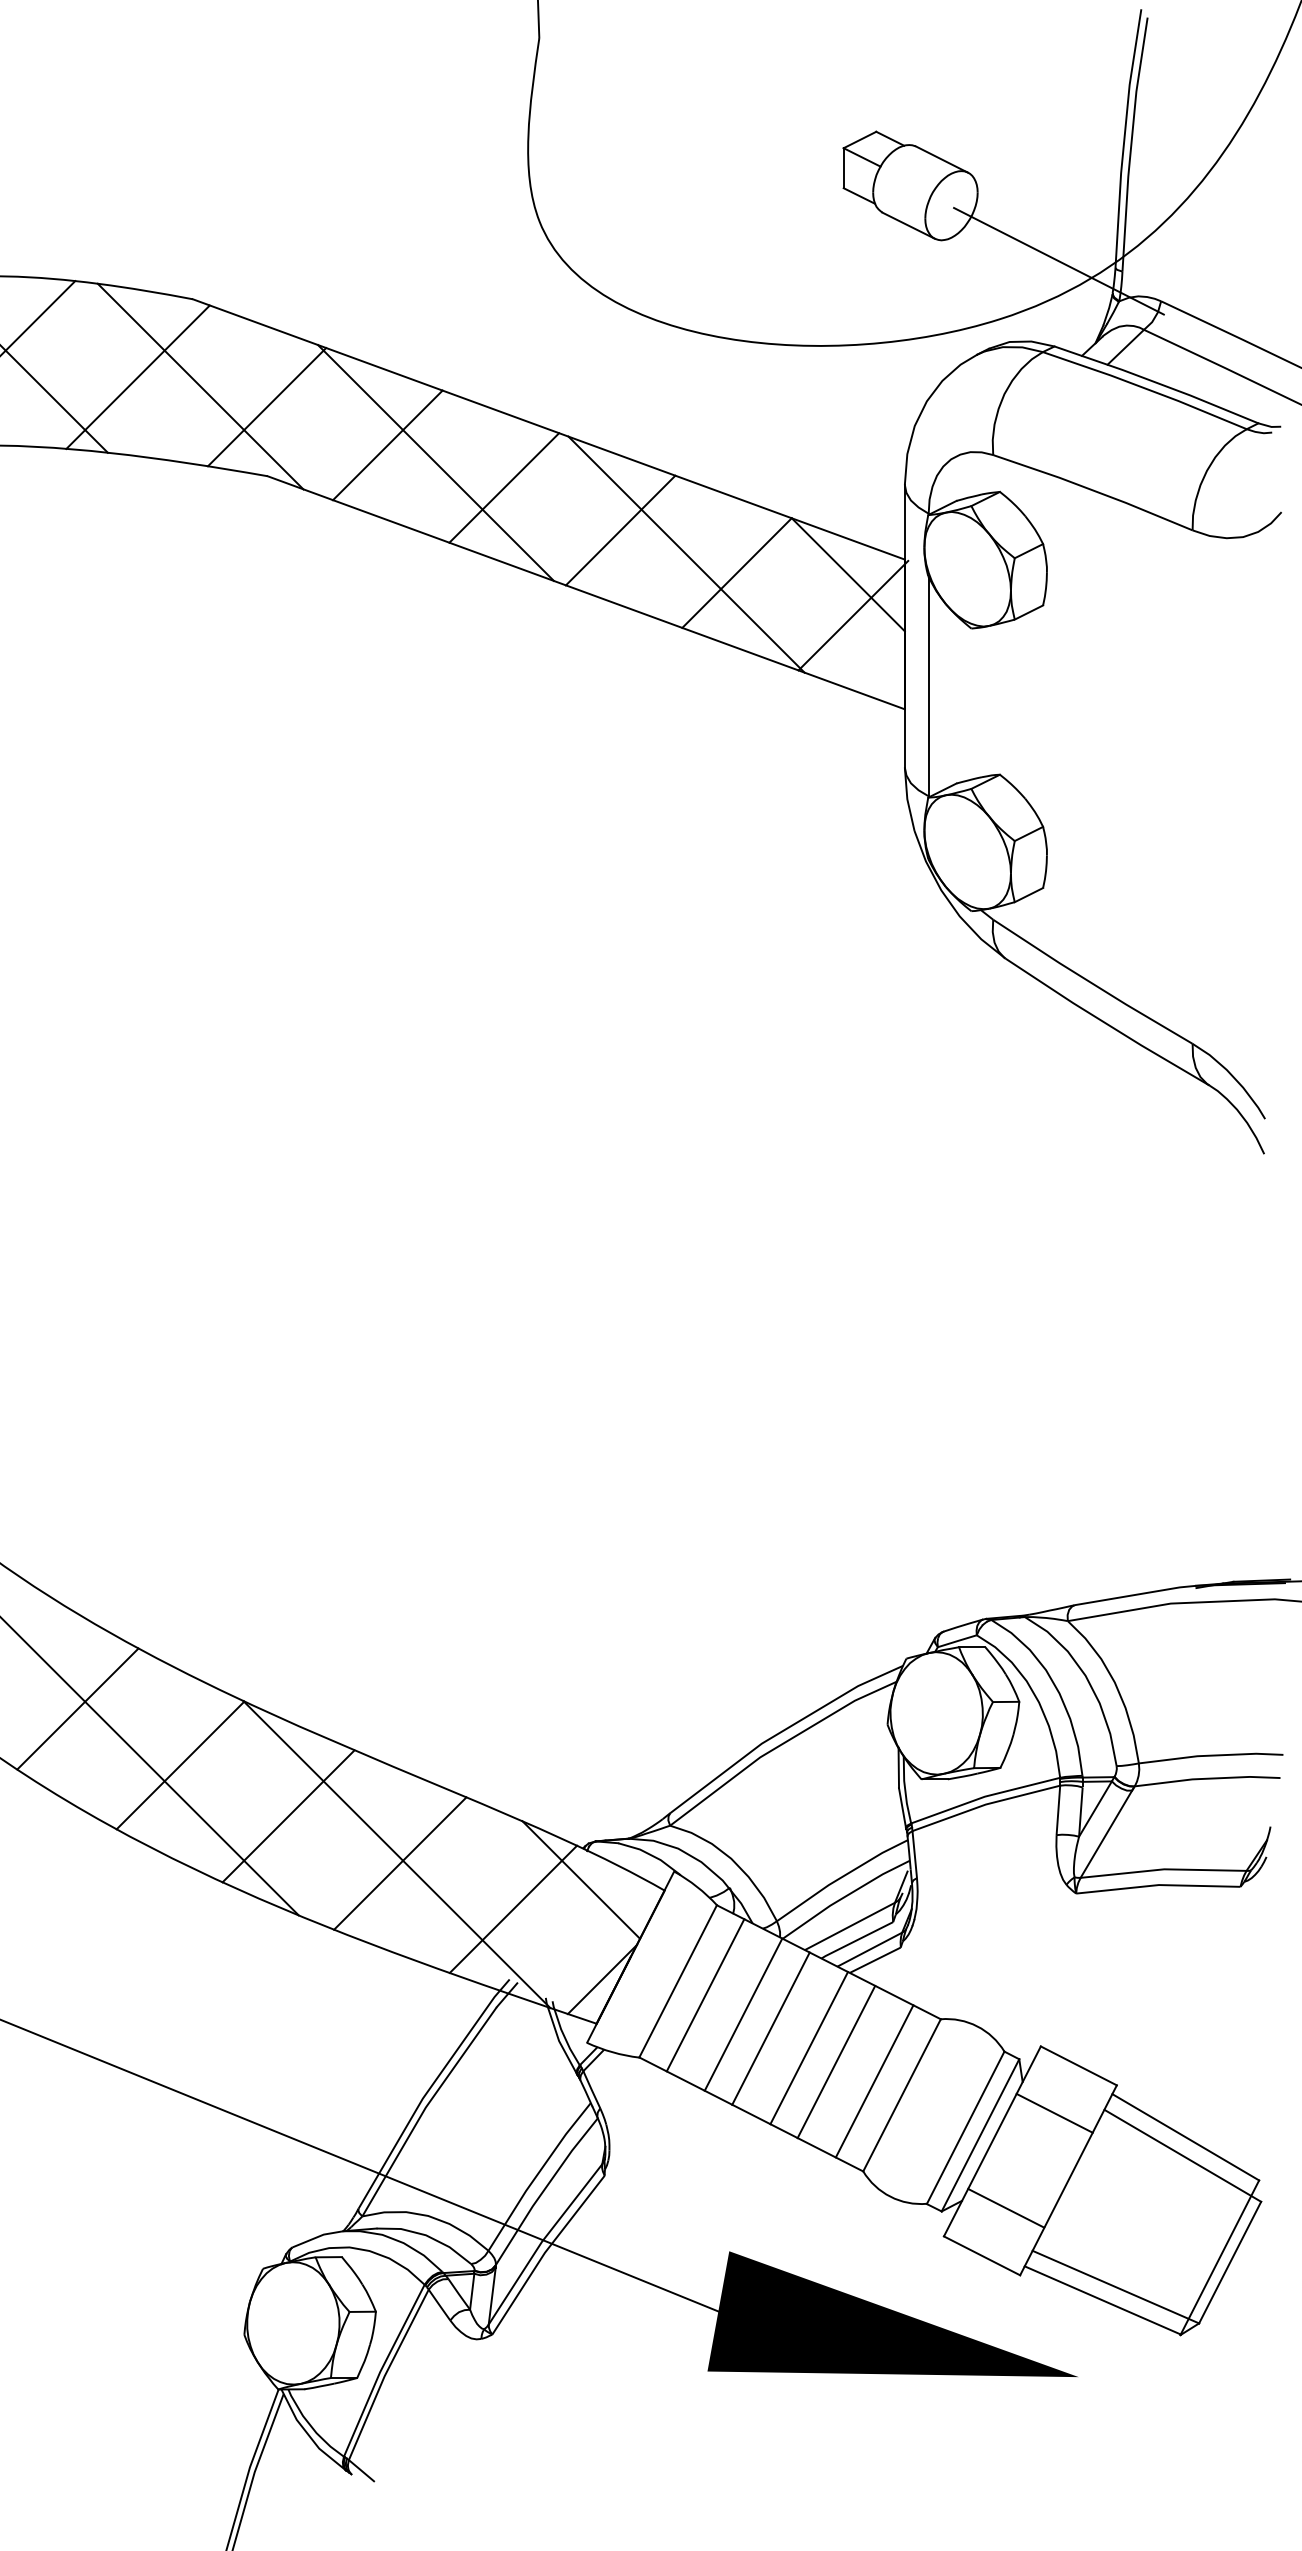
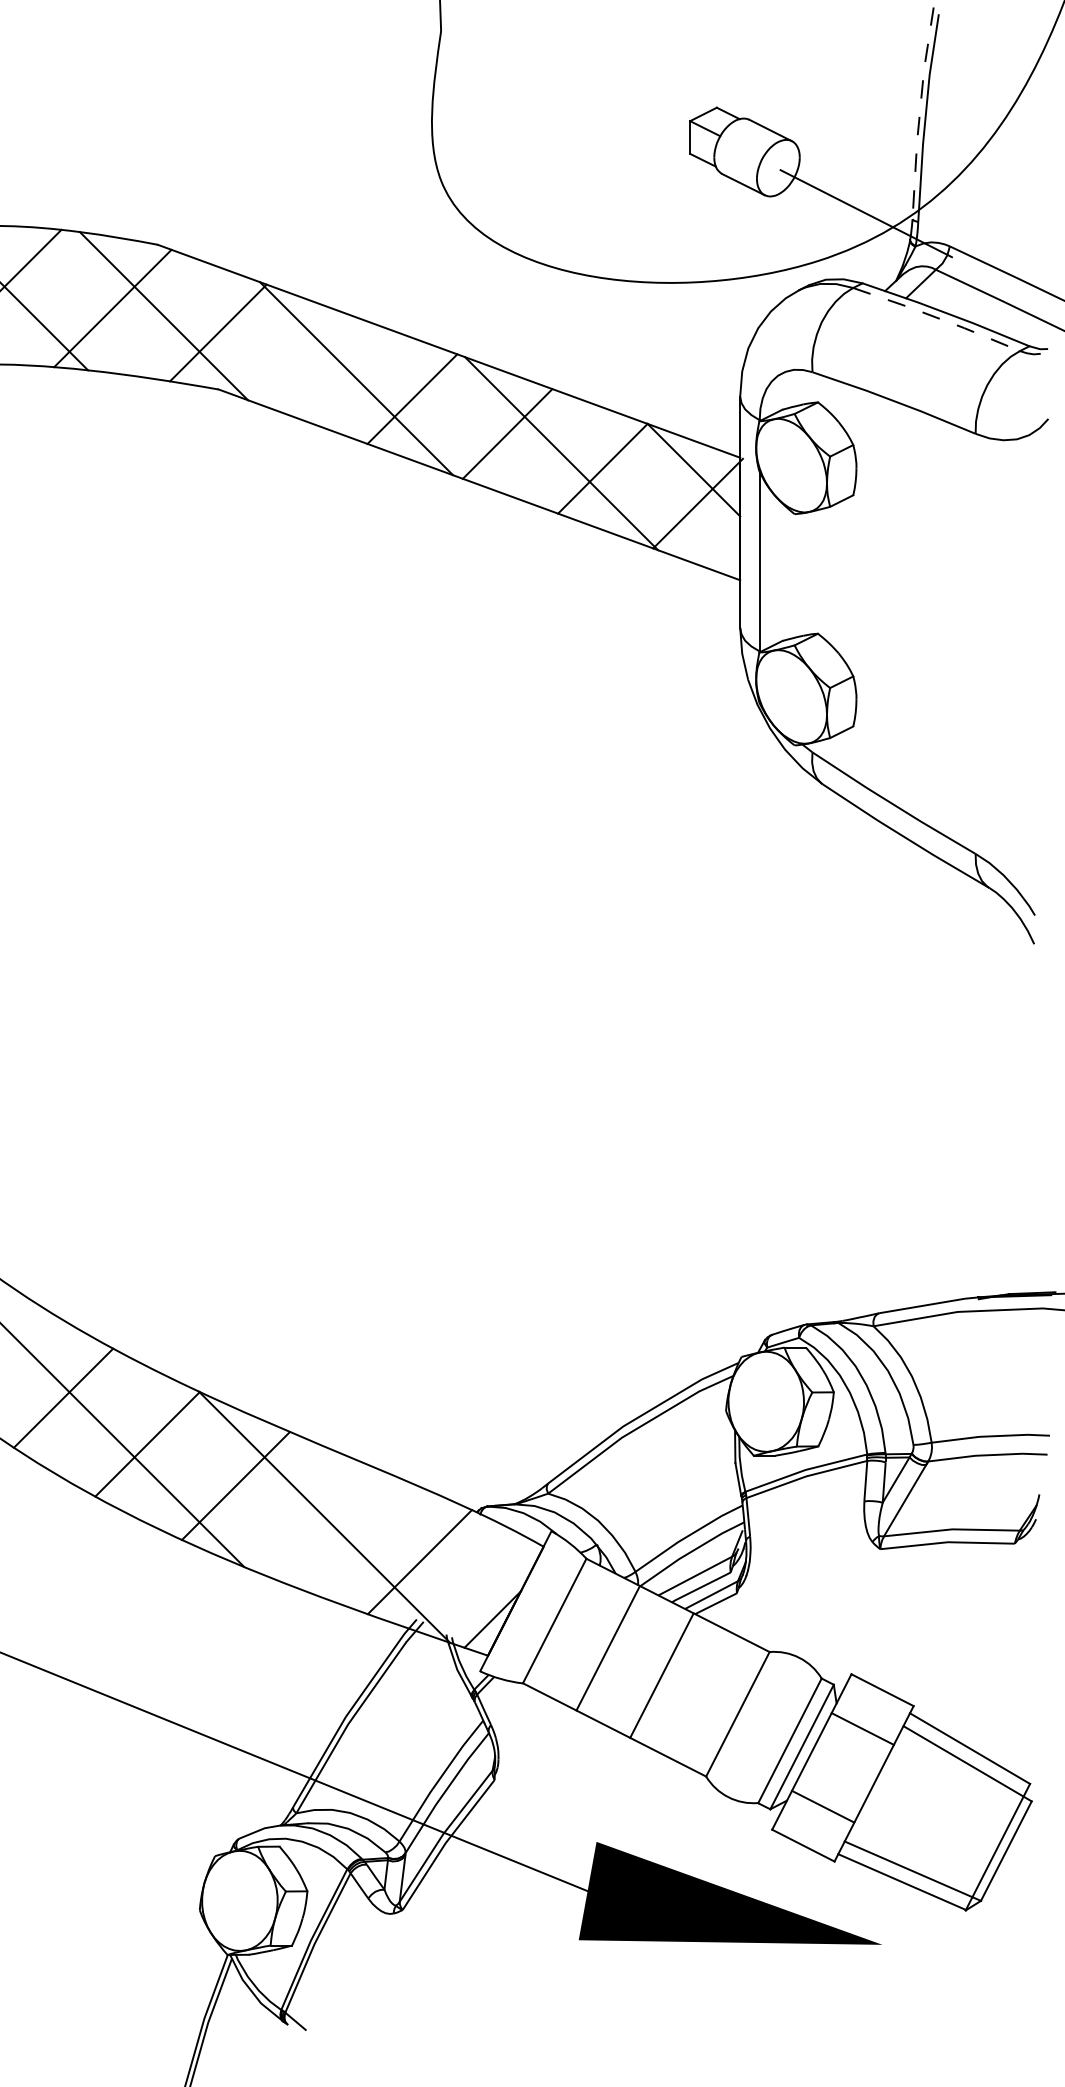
line: (1123, 137) -> (919, 112), solid -> dashed
line: (1145, 388) -> (937, 317), solid -> dashed
line: (388, 445) -> (317, 364), removed
line: (400, 1863) -> (327, 1524), removed
line: (581, 1879) -> (475, 1537), removed
line: (704, 1995) -> (576, 1632), removed
line: (770, 2028) -> (630, 1659), removed
line: (835, 2061) -> (683, 1686), removed
line: (874, 2080) -> (715, 1702), removed

